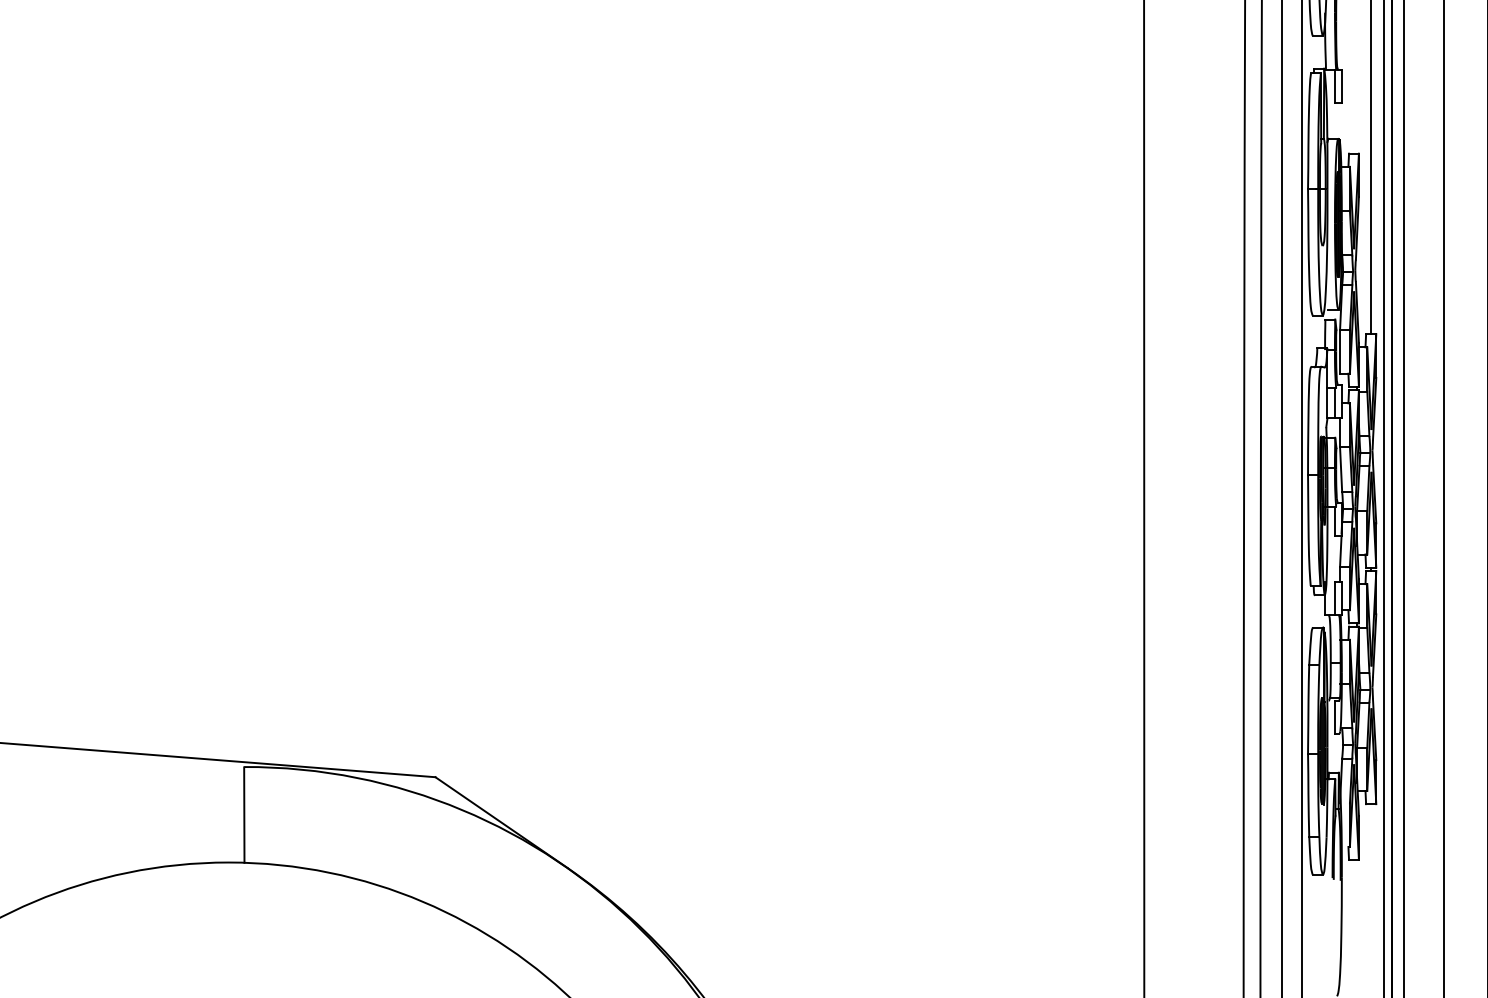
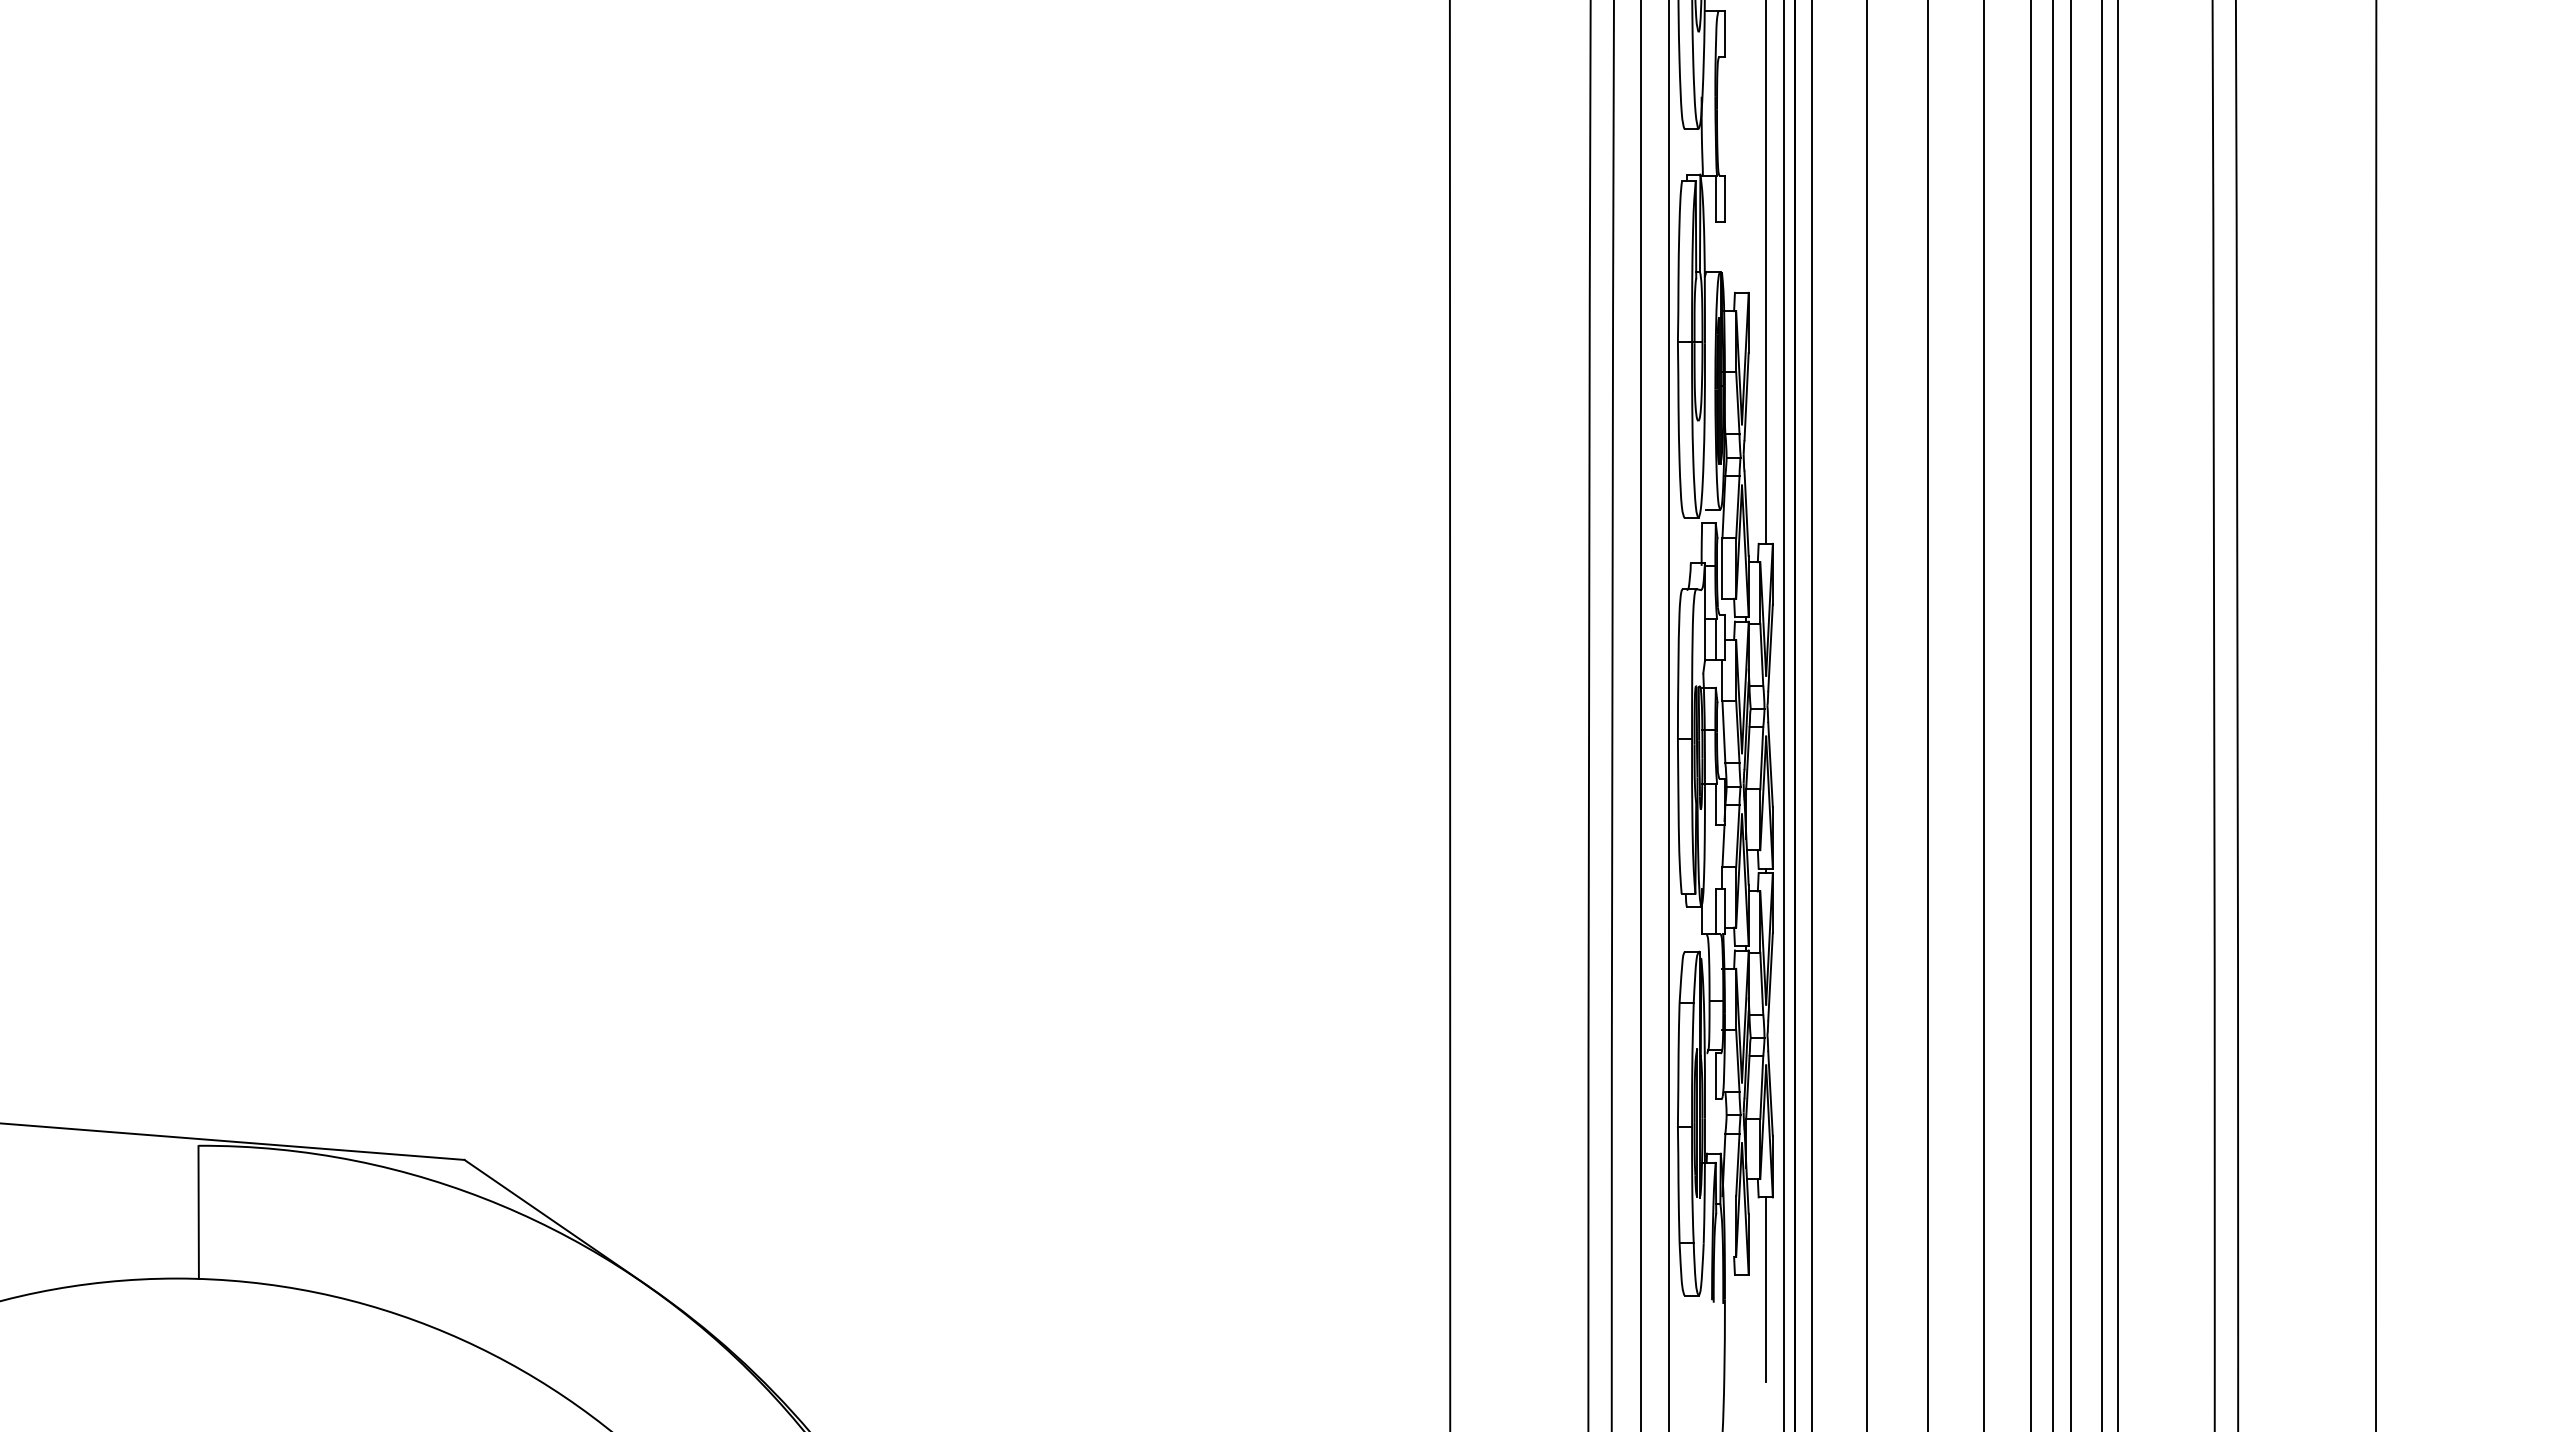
line: (1371, 870) -> (1765, 1289), added

